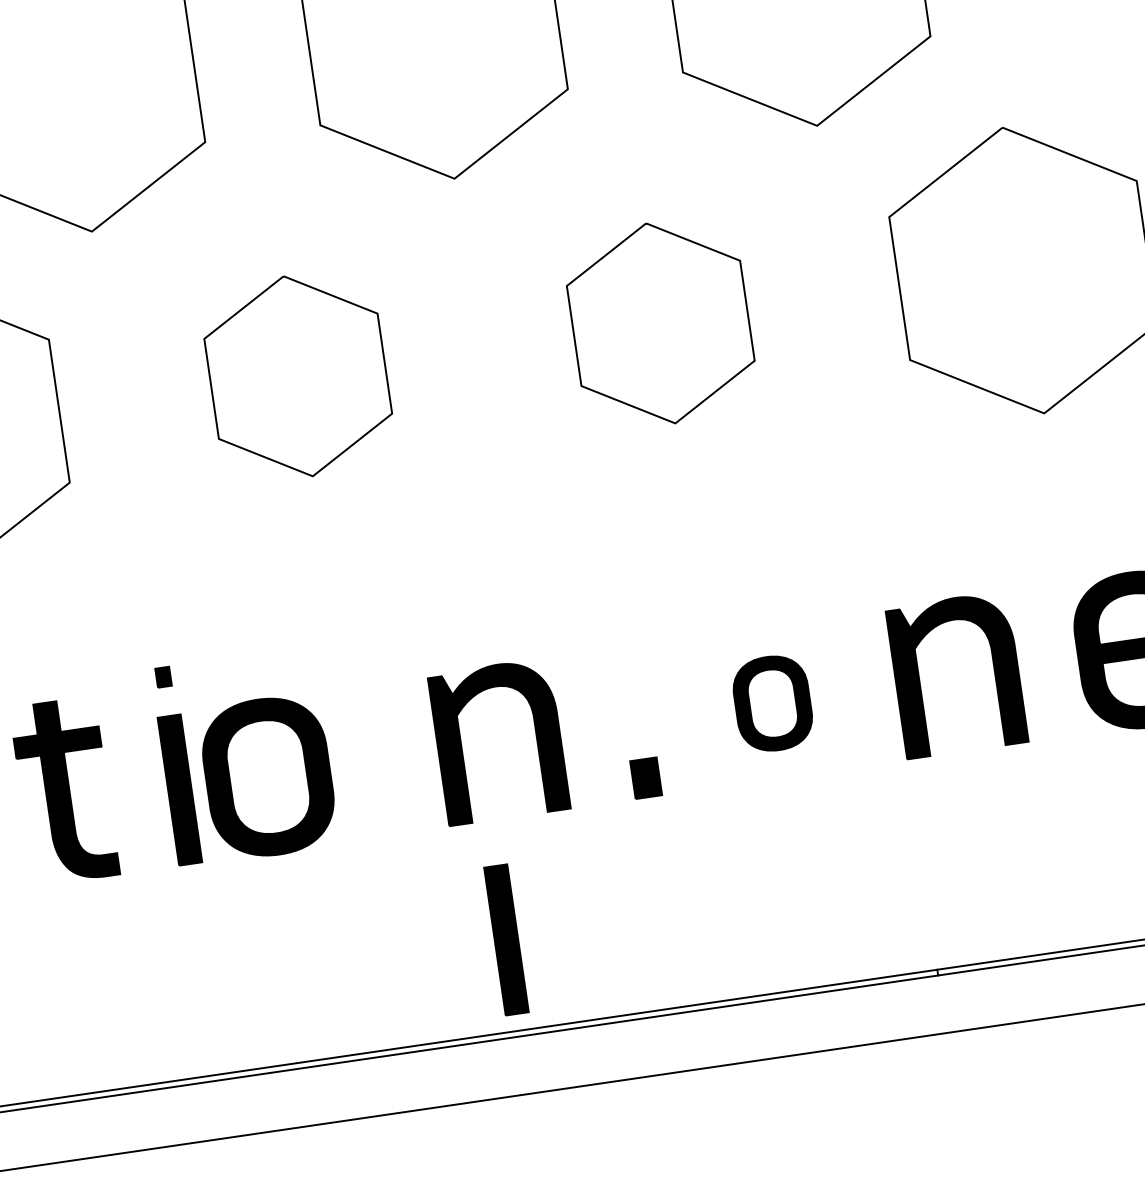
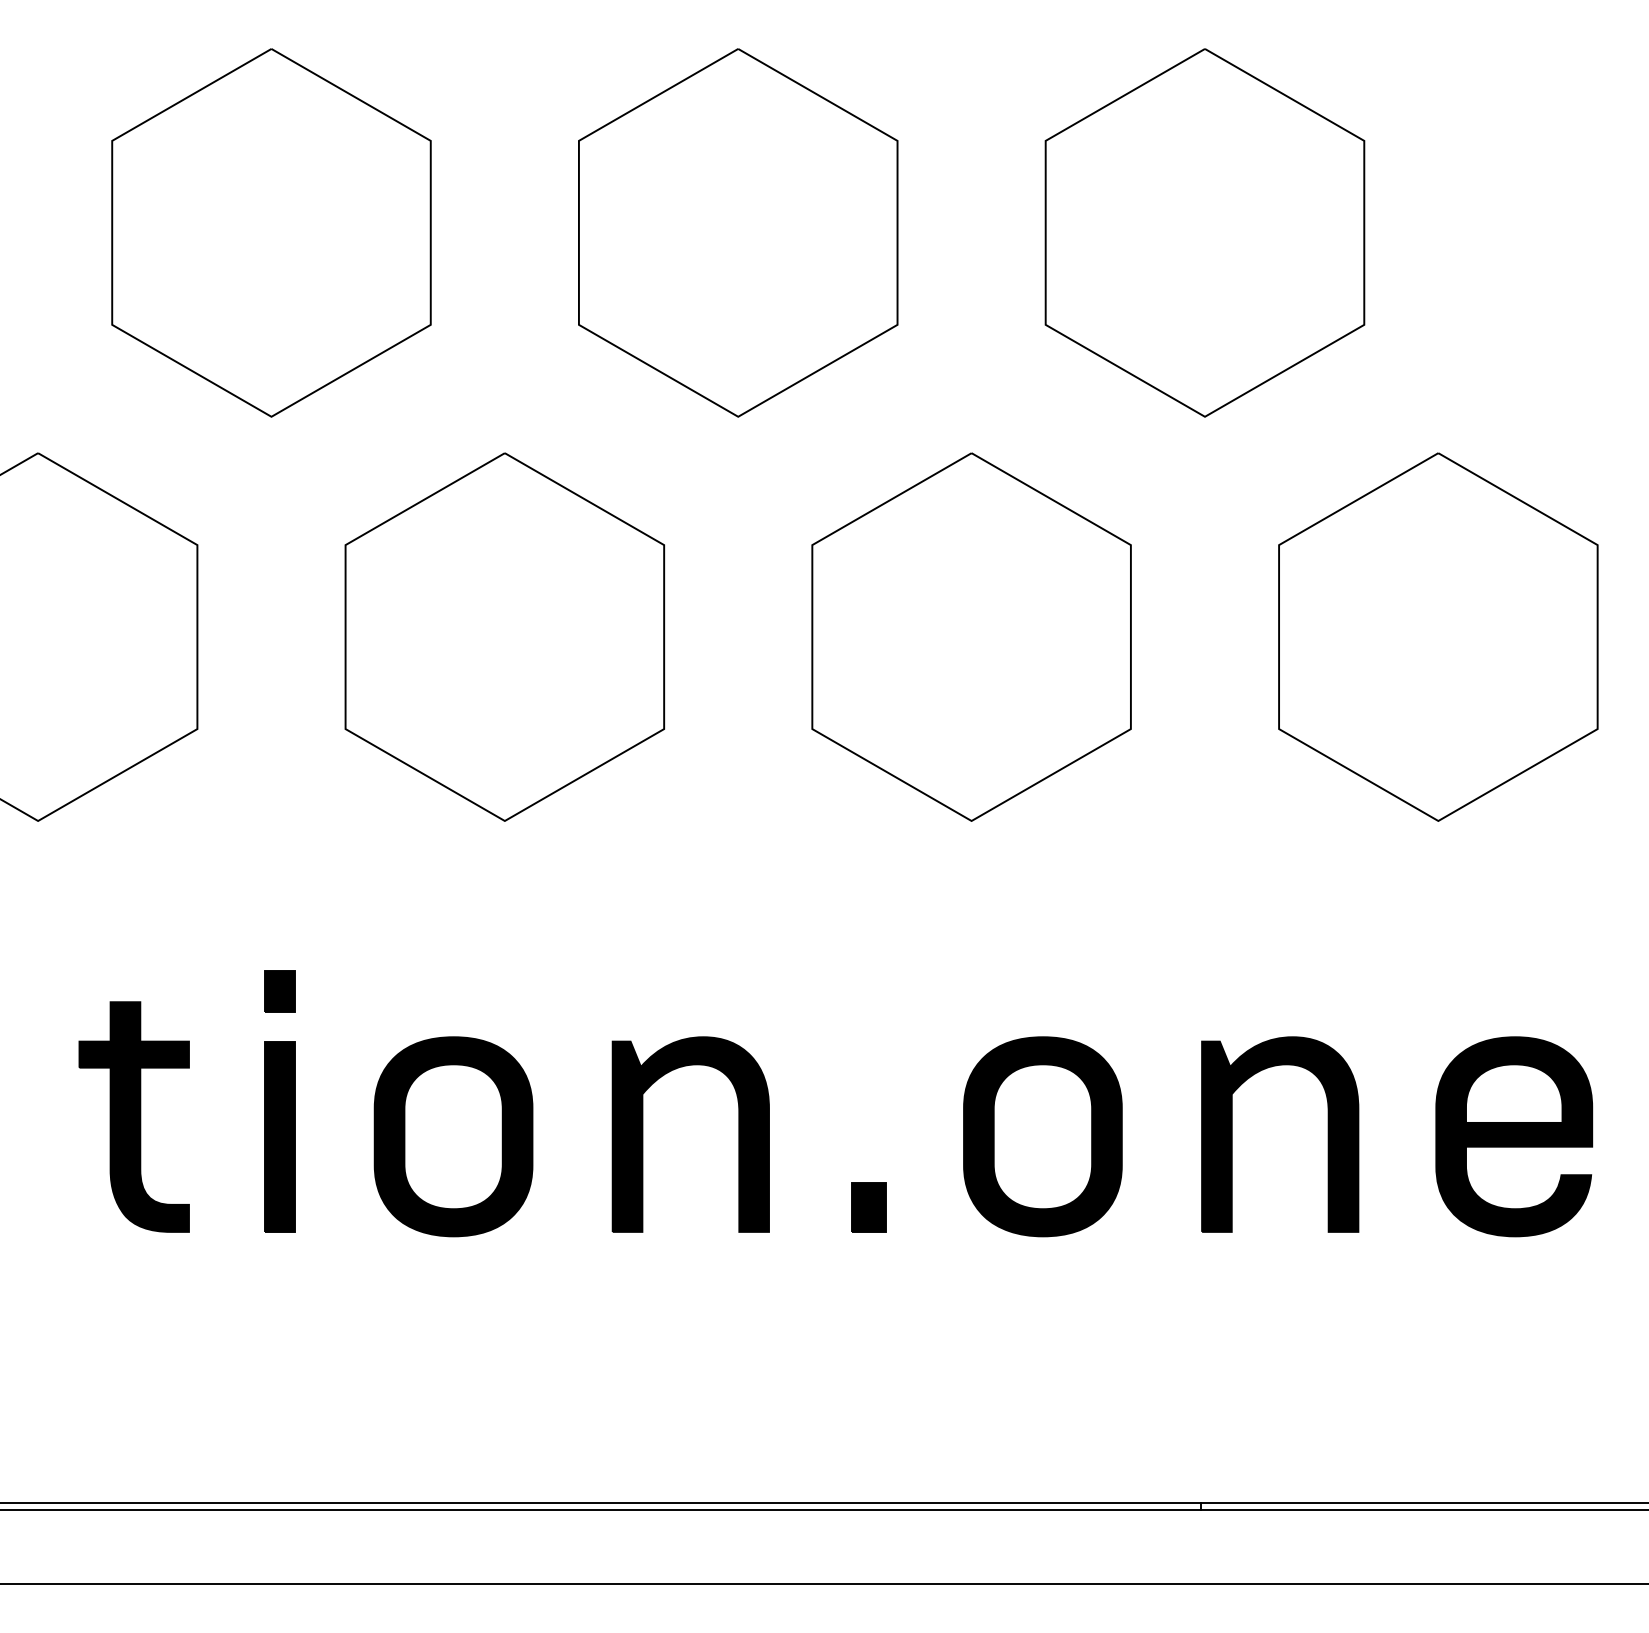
part: (660, 322) -> (971, 636), size x1.43
part: (297, 375) -> (504, 636), size x1.43
part: (163, 677) -> (279, 991), size x1.67
part: (772, 703) -> (1042, 1136), size x1.67
part: (268, 776) -> (453, 1136), moved
part: (506, 939) -> (663, 1385), removed

